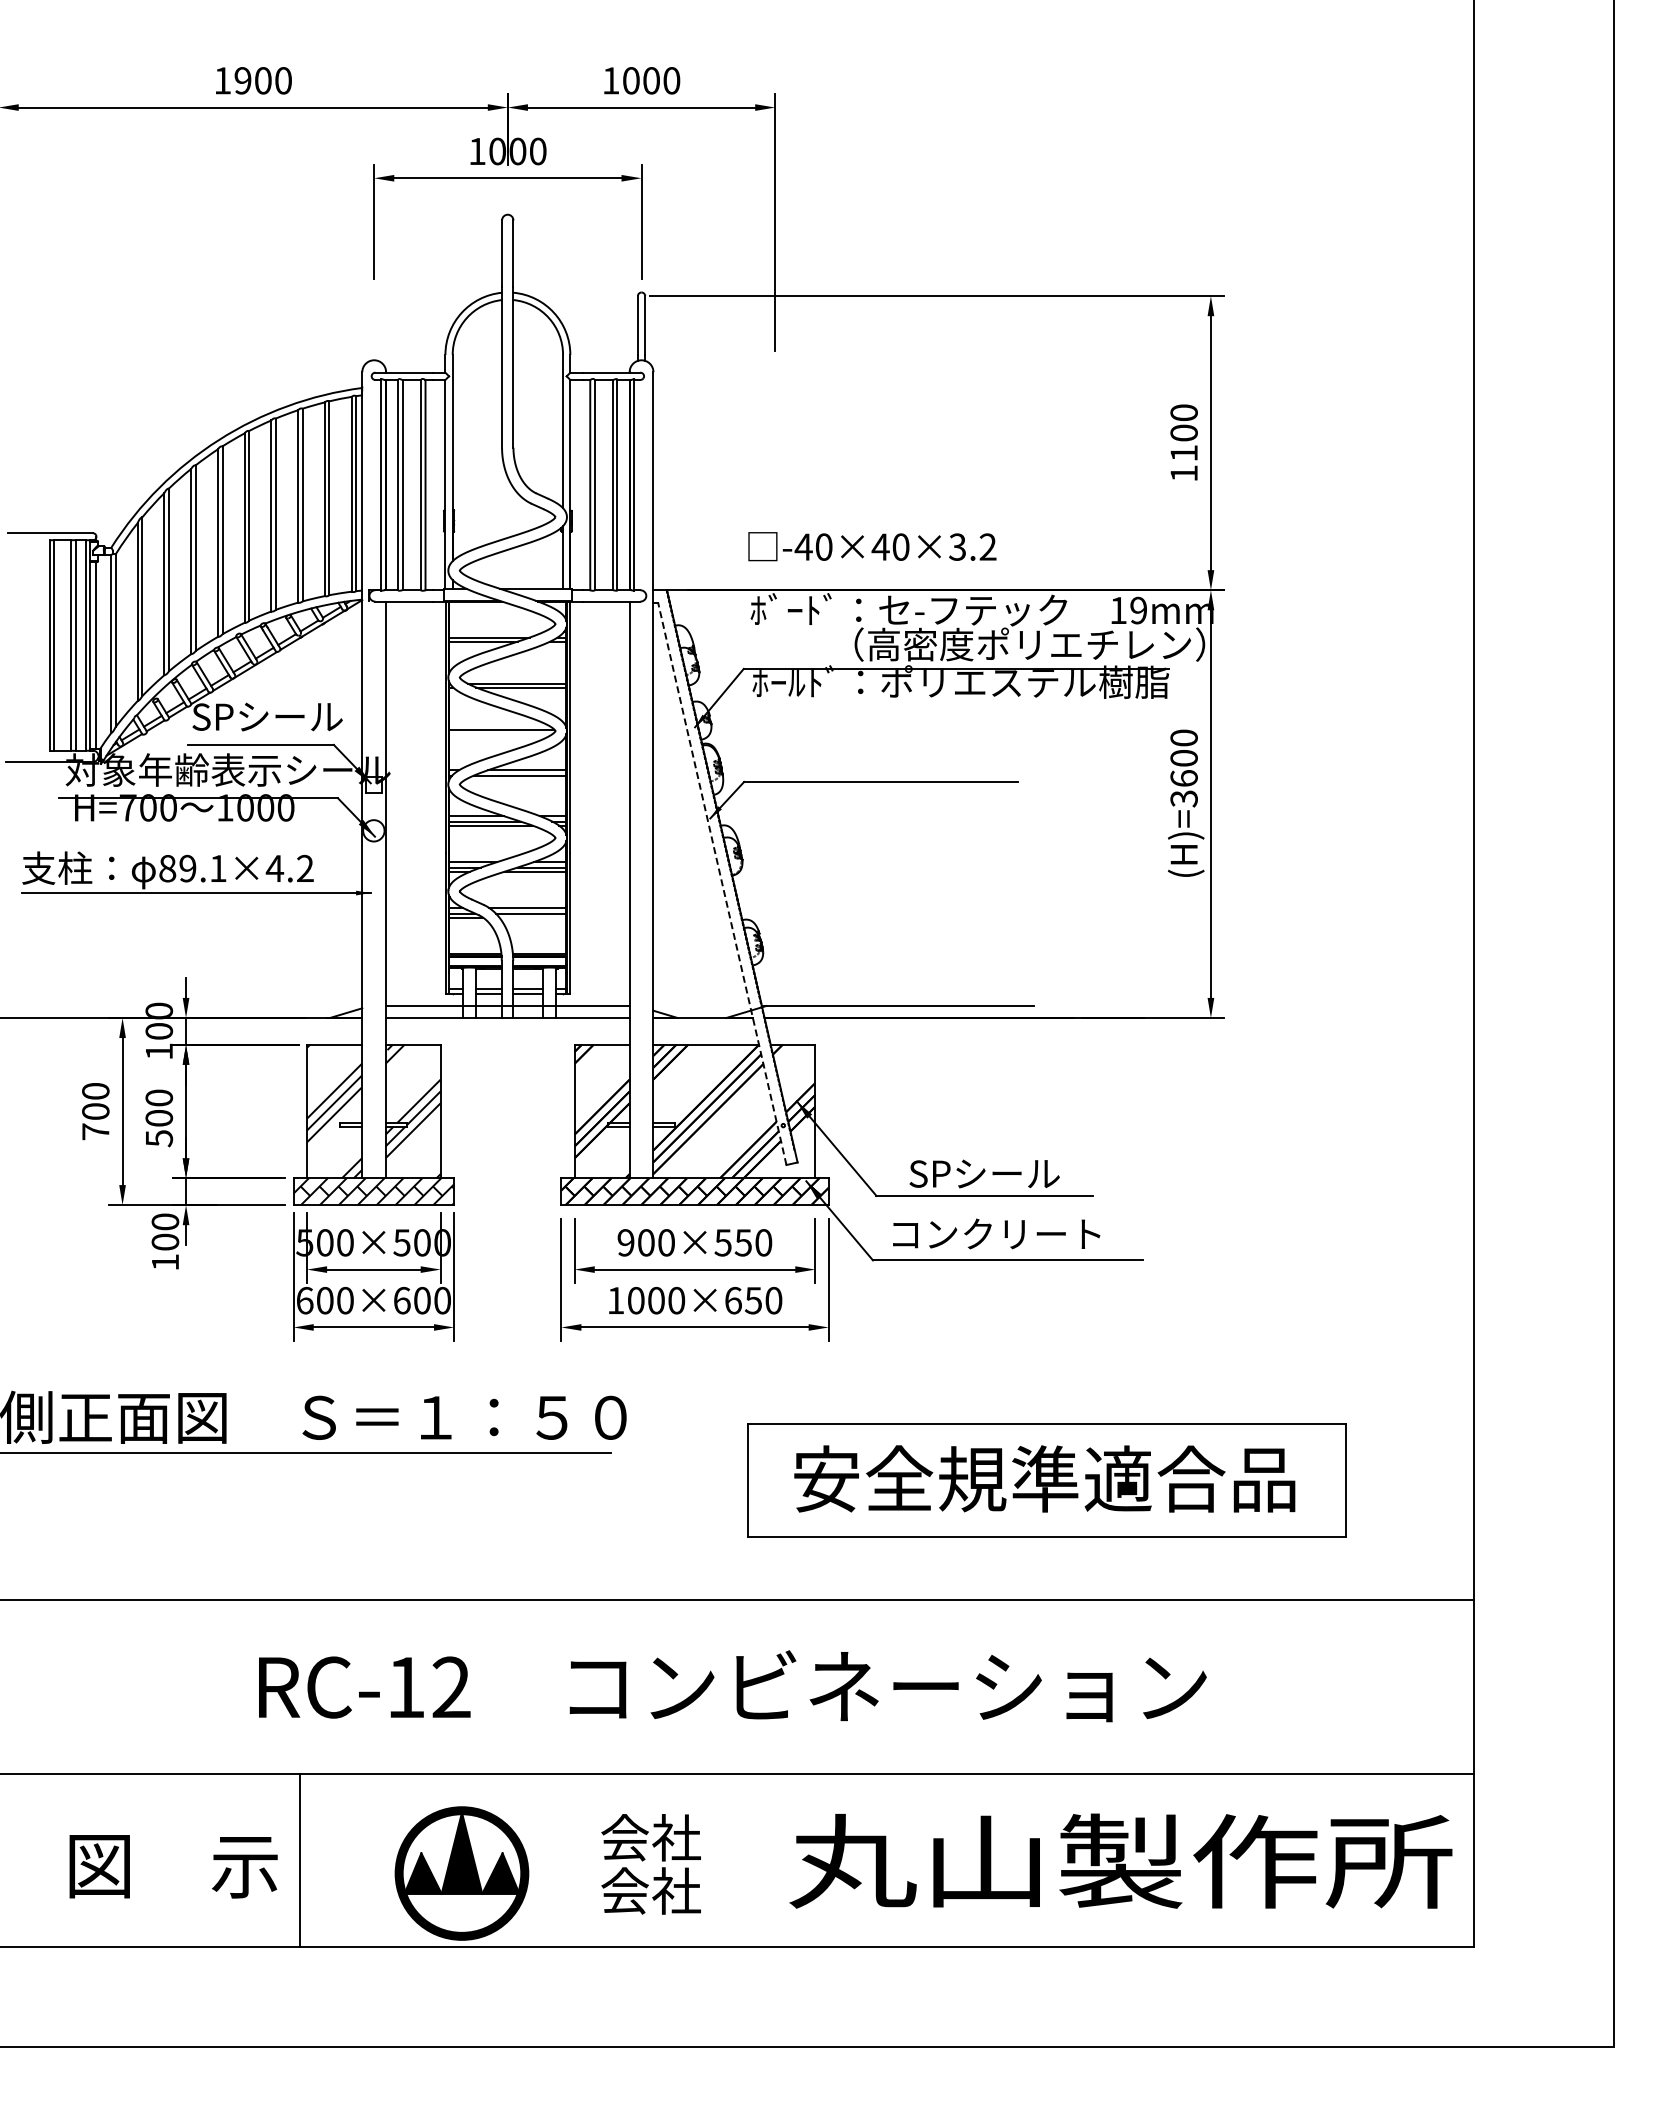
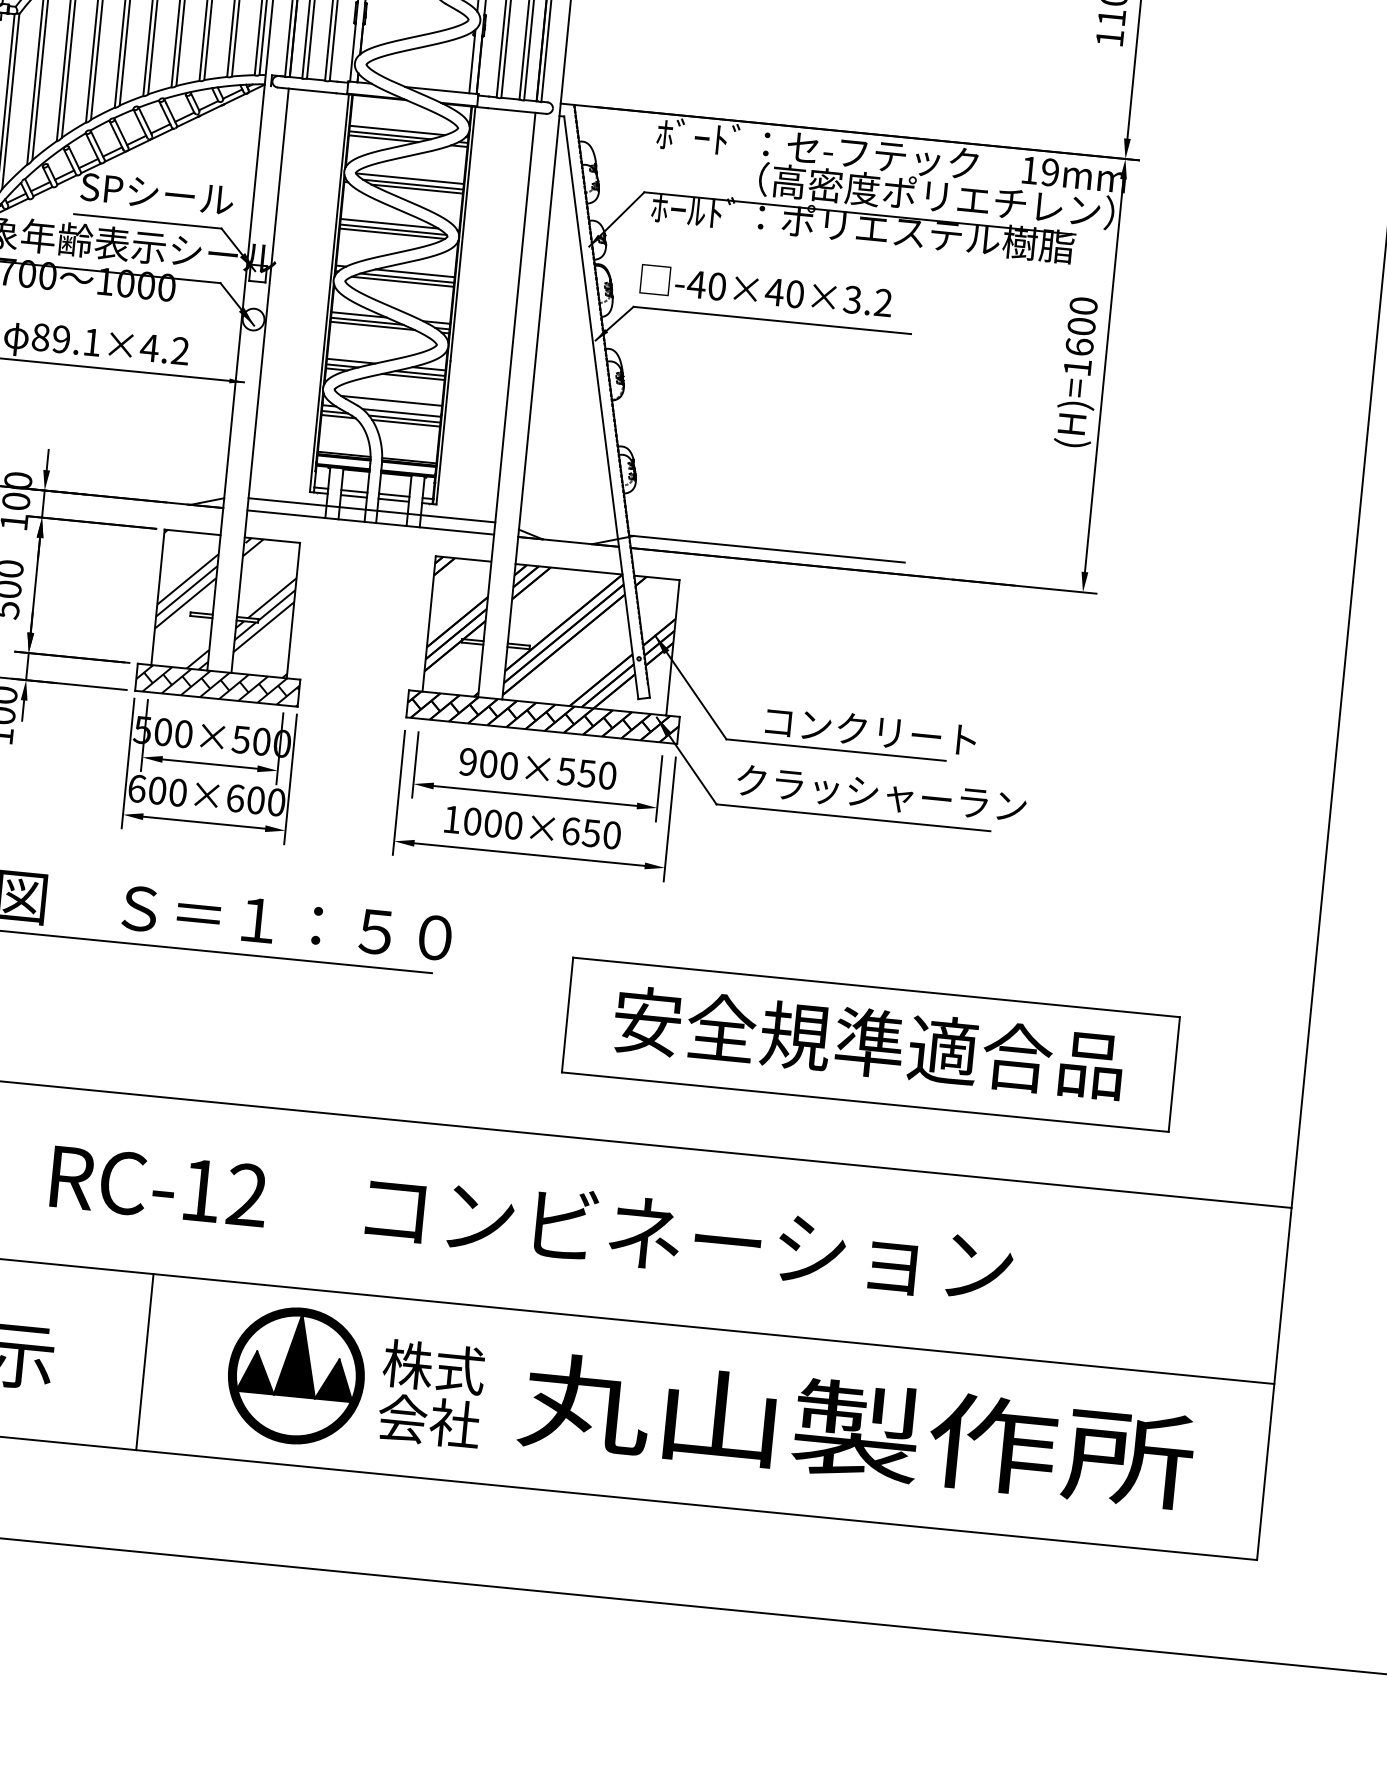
text: (872, 546) -> (766, 290), moved
line: (496, 632) -> (397, 130), added
line: (513, 678) -> (410, 179), added
line: (497, 724) -> (389, 224), added
line: (501, 733) -> (392, 233), added
line: (515, 779) -> (402, 281), added
text: (1183, 798) -> (1076, 367), (H)=3600 -> (H)=1600
line: (722, 883) -> (601, 407), dashed -> solid
line: (516, 897) -> (391, 401), added
line: (532, 917) -> (405, 423), added
text: (1014, 1173) -> (868, 730), SPシール -> コンクリート
text: (1033, 1234) -> (881, 794), コンクリート -> クラッシャーラン
text: (650, 1837) -> (433, 1366), 会社 -> 株式
line: (299, 1860) -> (144, 1362), moved
text: (1120, 1860) -> (856, 1429), moved
part: (461, 1873) -> (295, 1375), moved

